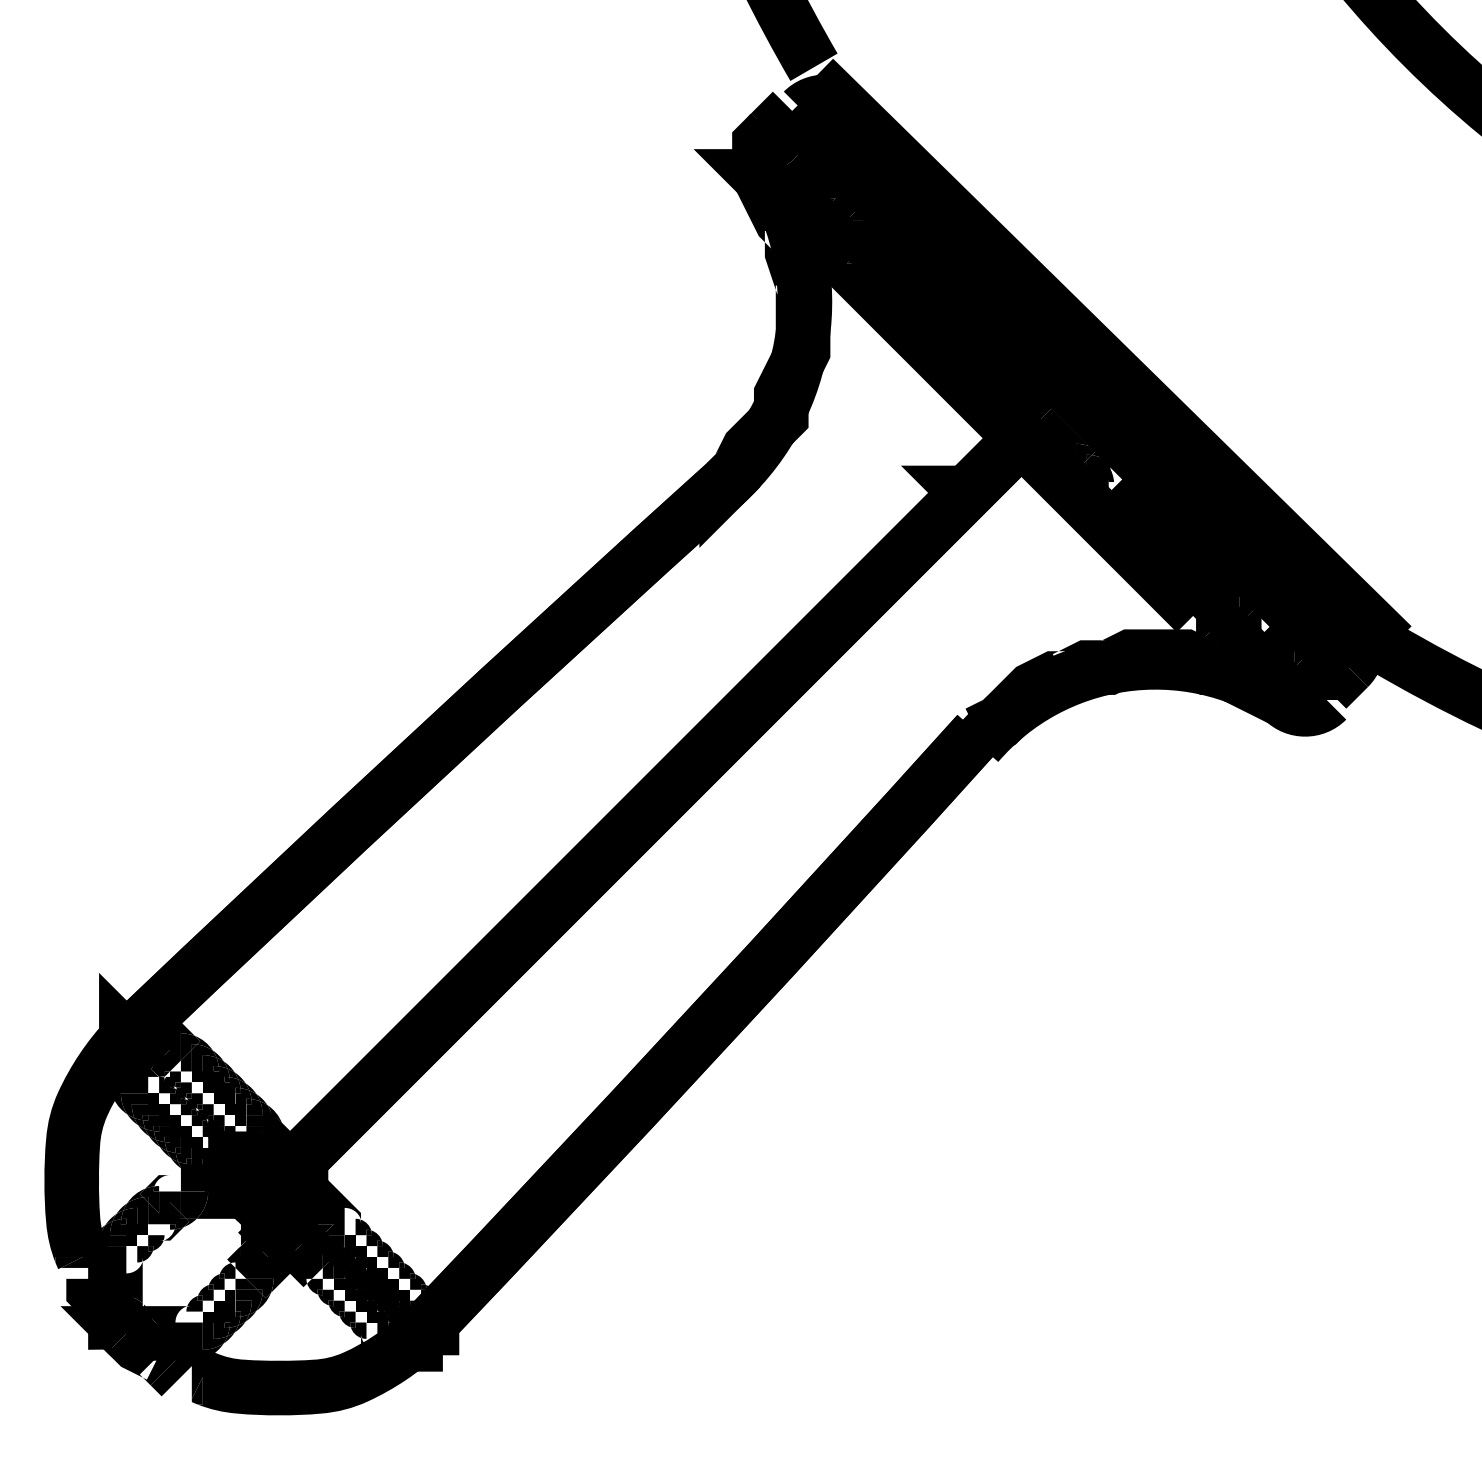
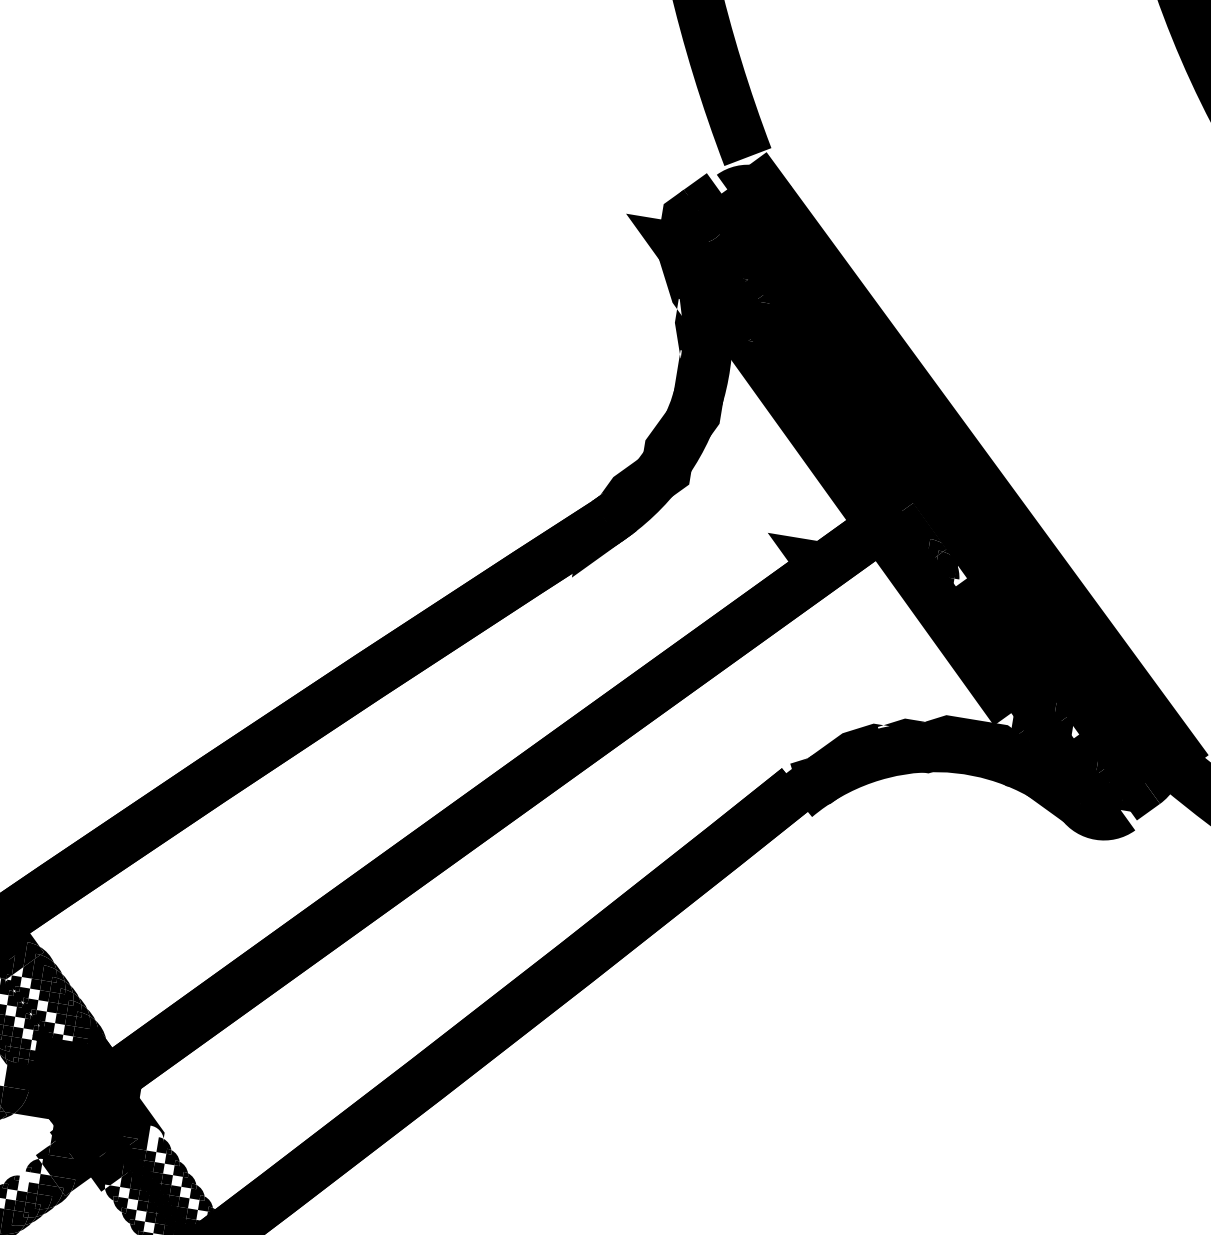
fill: (216, 1281) -> (22, 1173), removed

